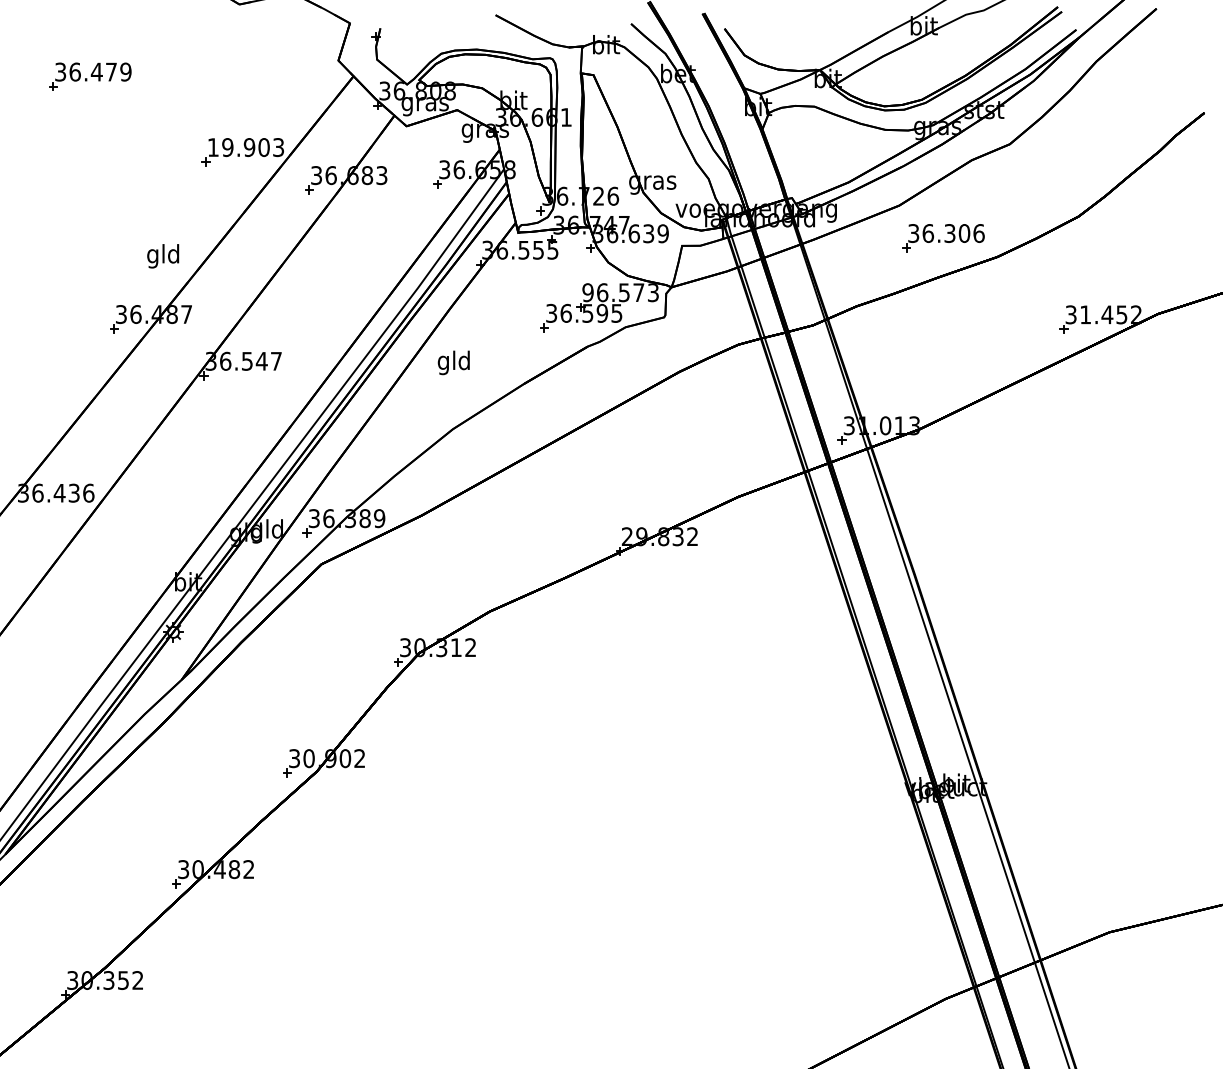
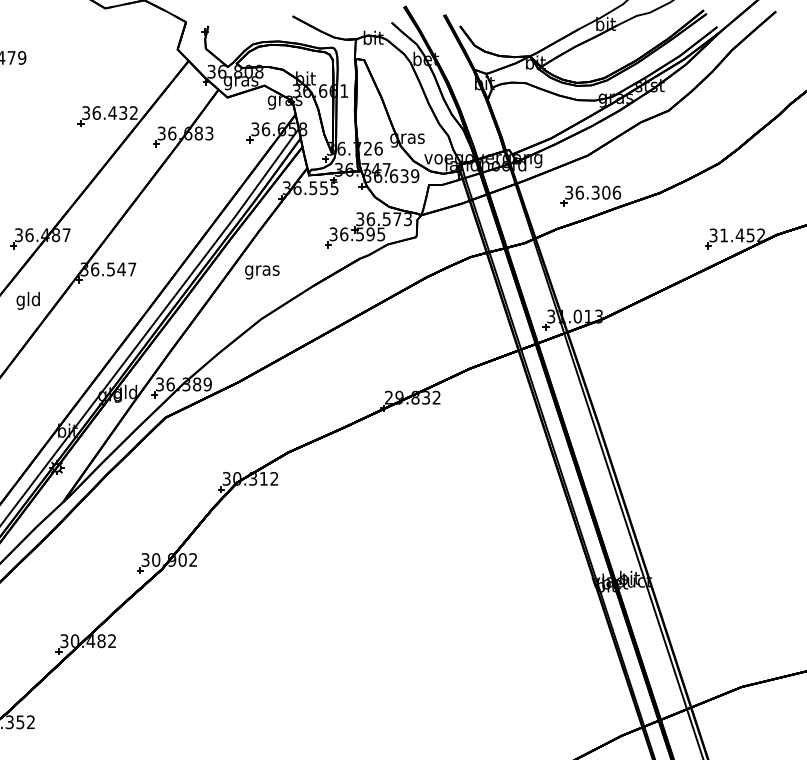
text: (245, 147) -> (109, 113), 19.903 -> 36.432
part: (943, 238) -> (590, 196), moved
text: (163, 256) -> (28, 301), moved
text: (587, 292) -> (359, 219), 96.573 -> 36.573
text: (453, 362) -> (261, 270), gld -> gras

